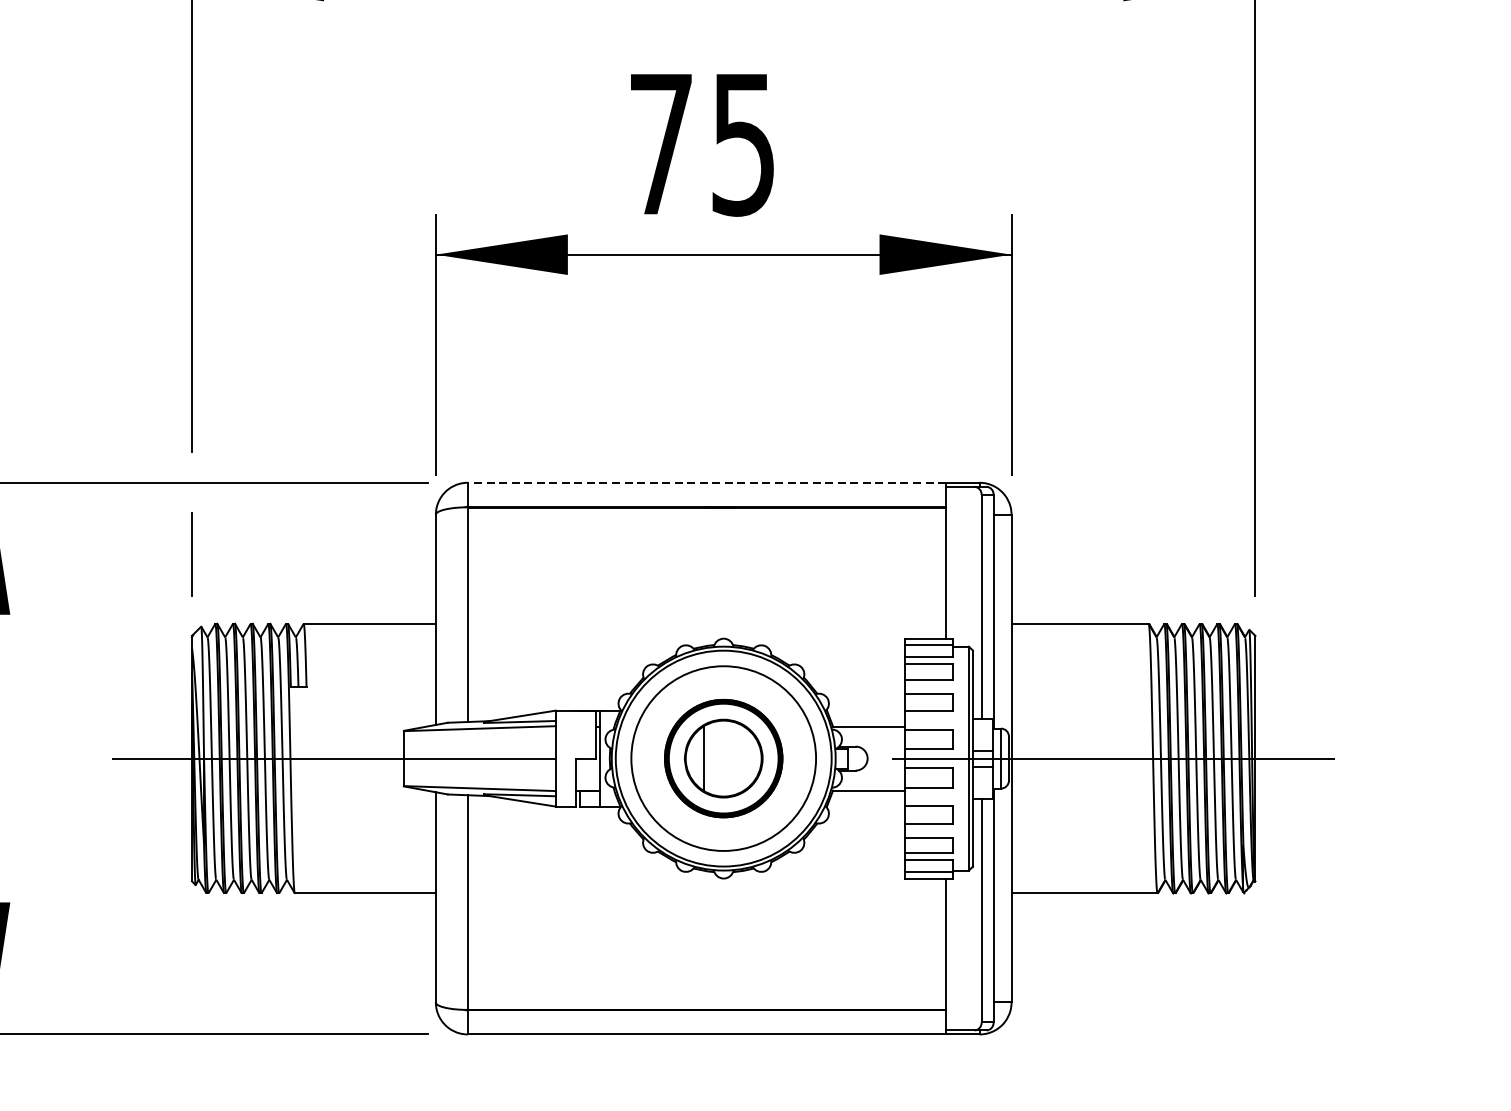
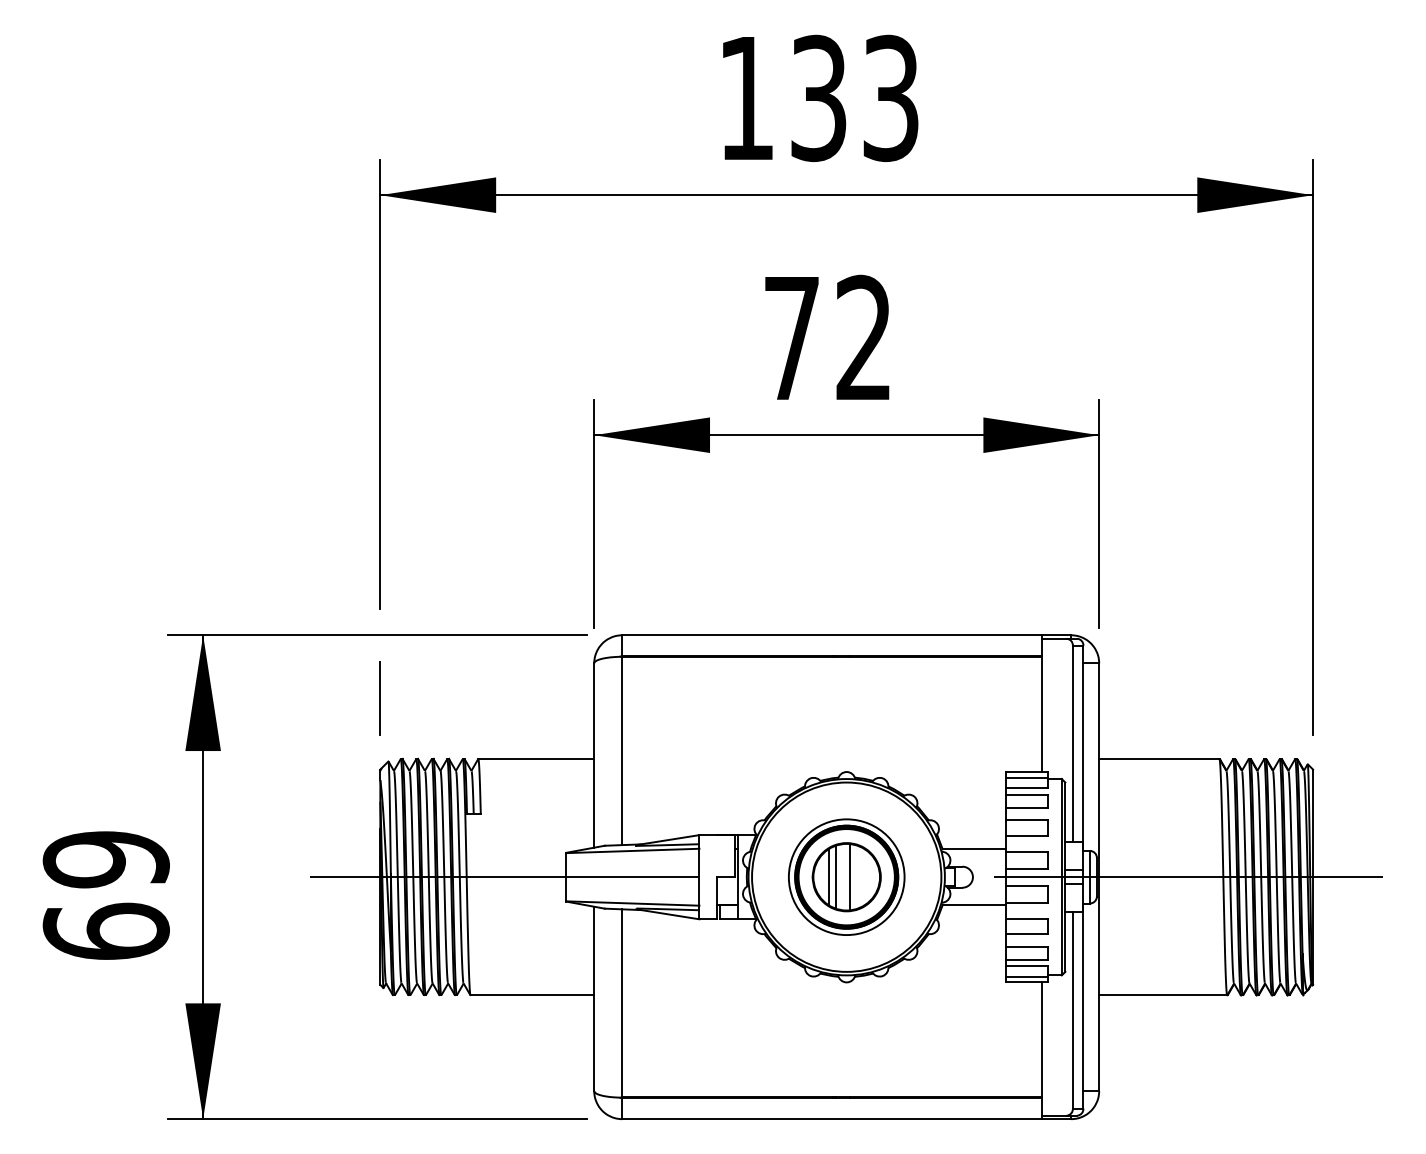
text: (742, 144) -> (863, 338), 75 -> 72
line: (707, 483) -> (832, 635), dashed -> solid
line: (712, 757) -> (836, 876), added
circle: (723, 758) -> (846, 877), size x0.71
line: (728, 758) -> (850, 877), added

